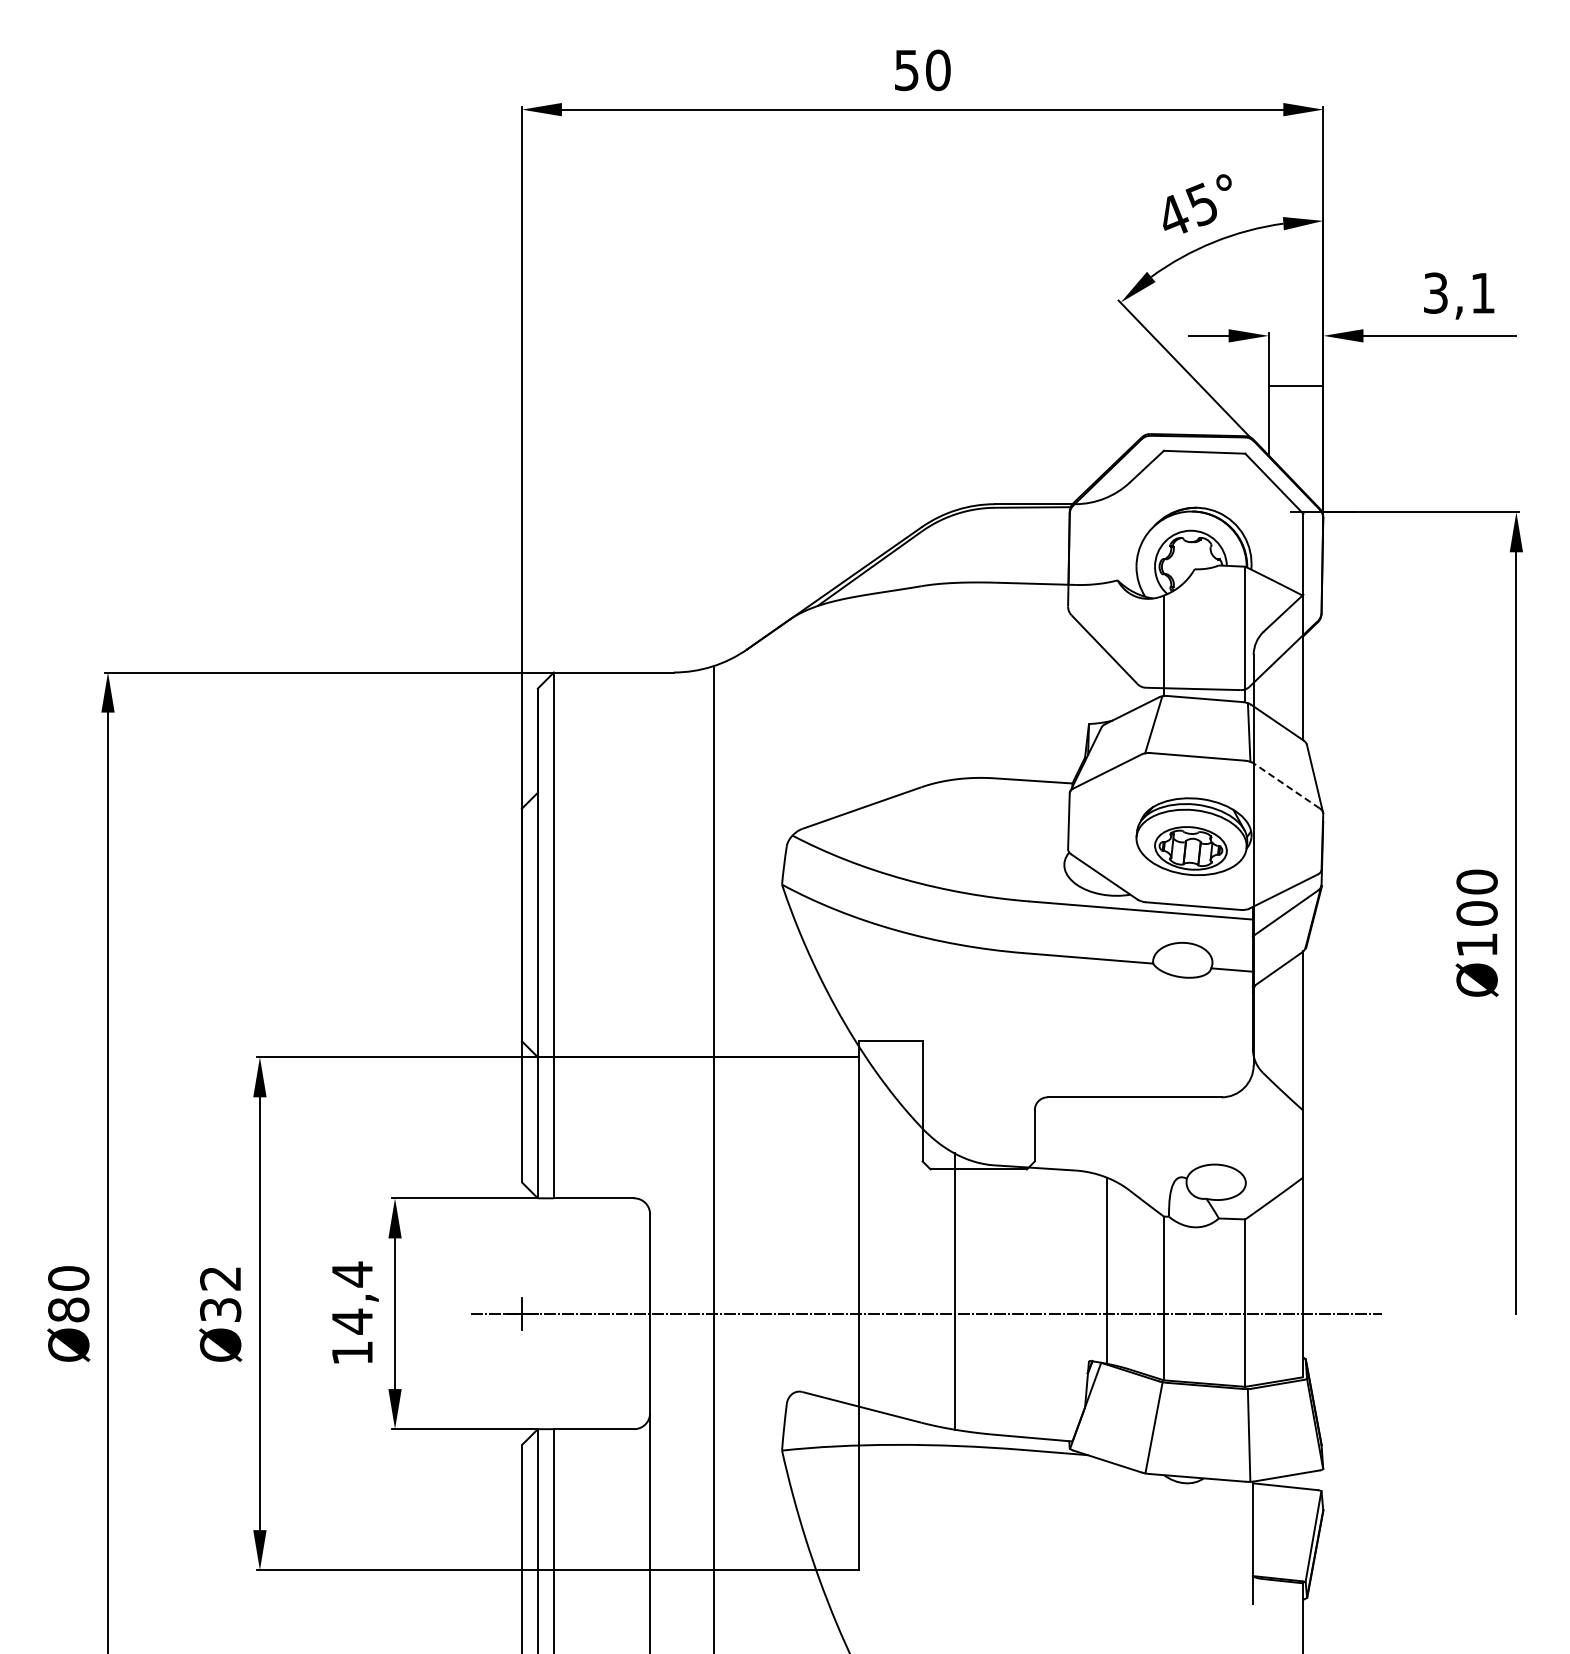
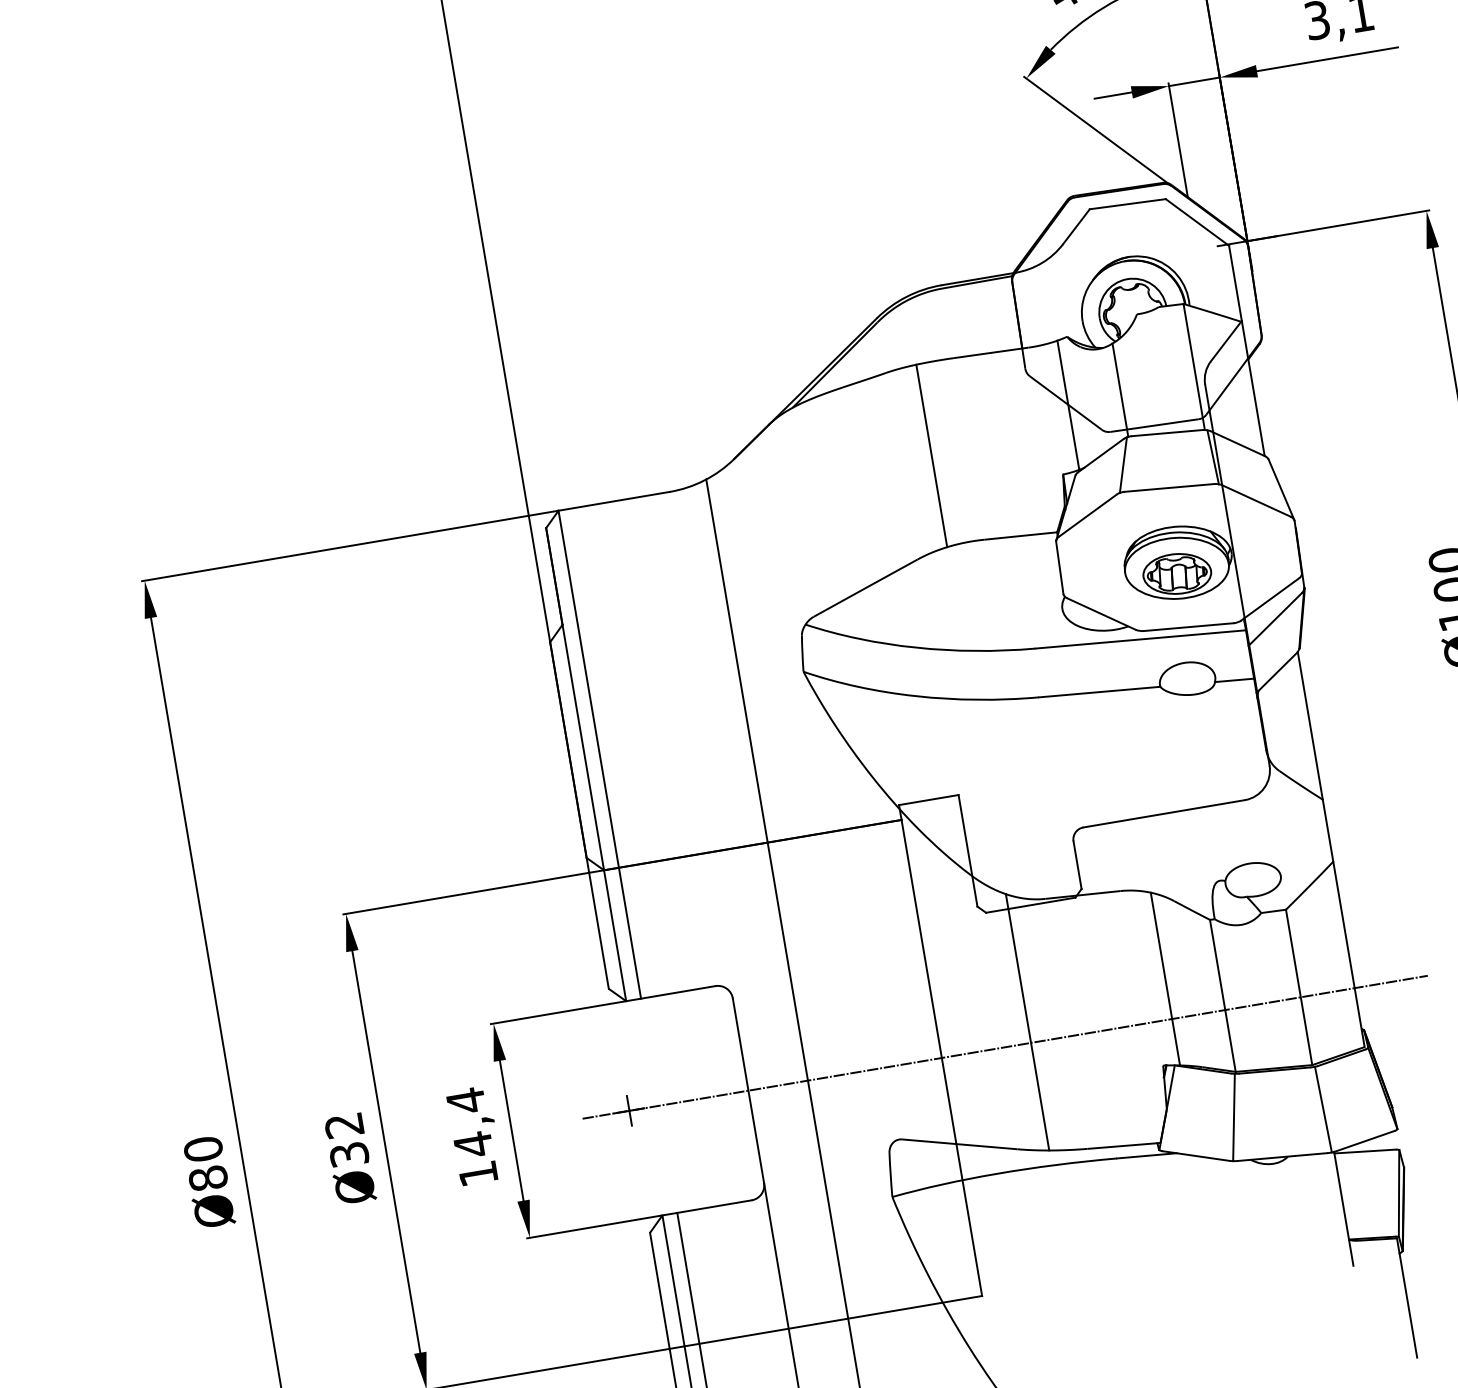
line: (1295, 385) -> (1193, 81), moved
line: (1106, 651) -> (1068, 404), added
line: (954, 680) -> (931, 455), added
line: (1286, 786) -> (1256, 501), dashed -> solid

